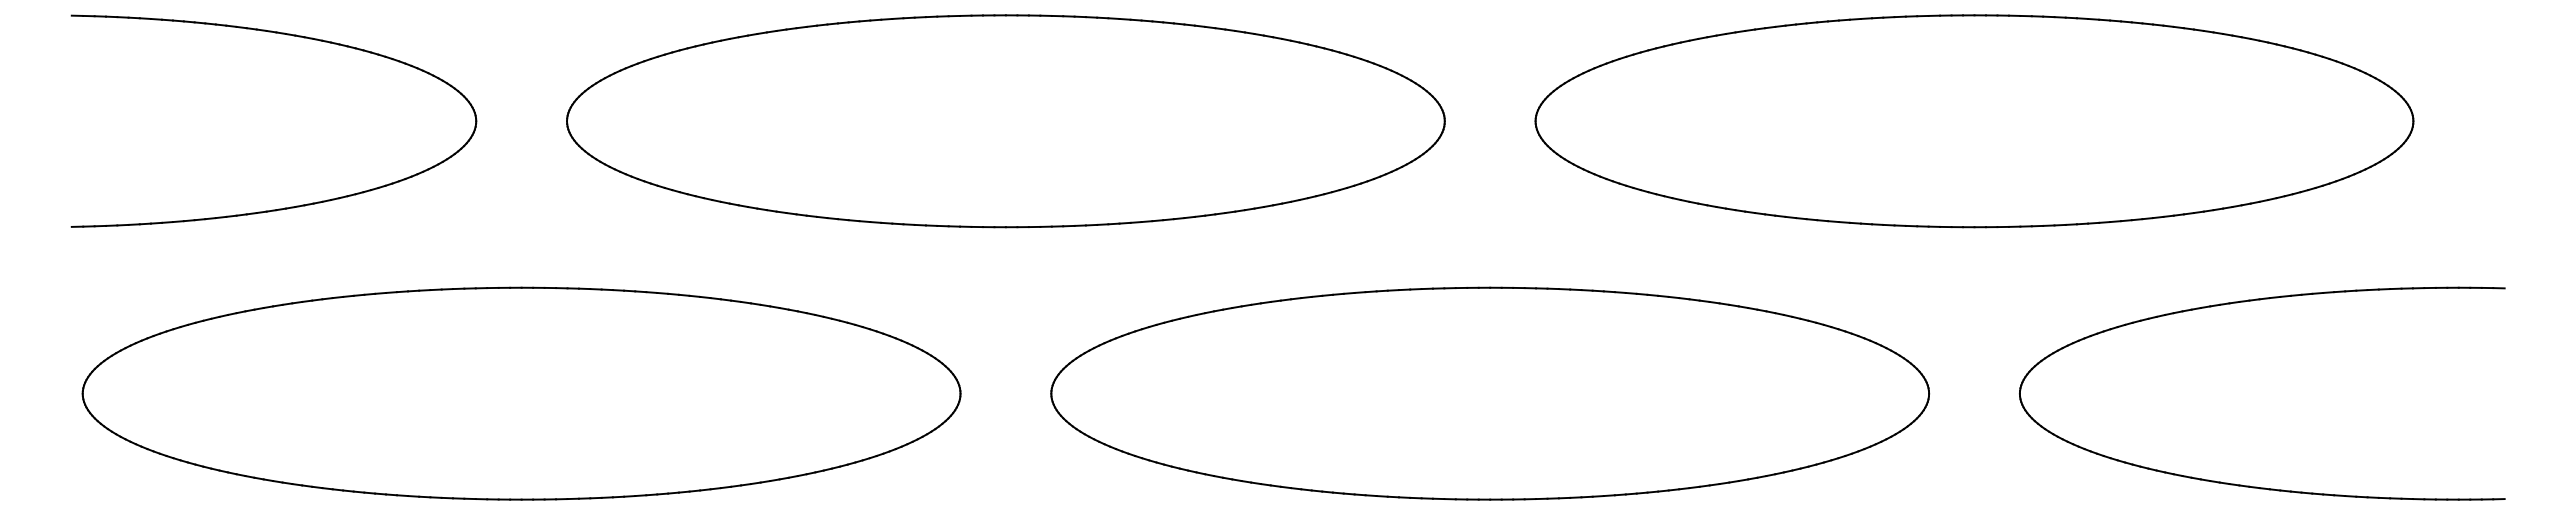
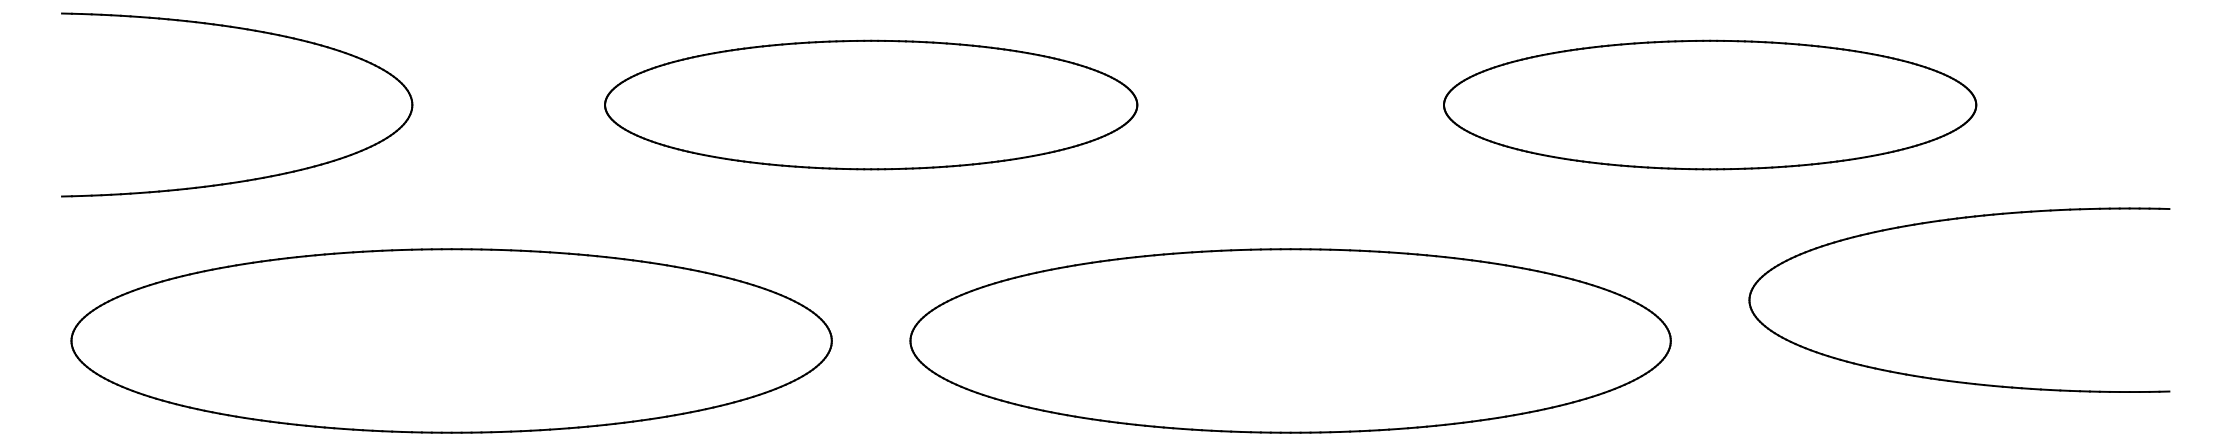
part: (1005, 121) -> (870, 105), size x0.7
part: (1974, 121) -> (1710, 105), size x0.7
part: (2252, 301) -> (1950, 220), moved

